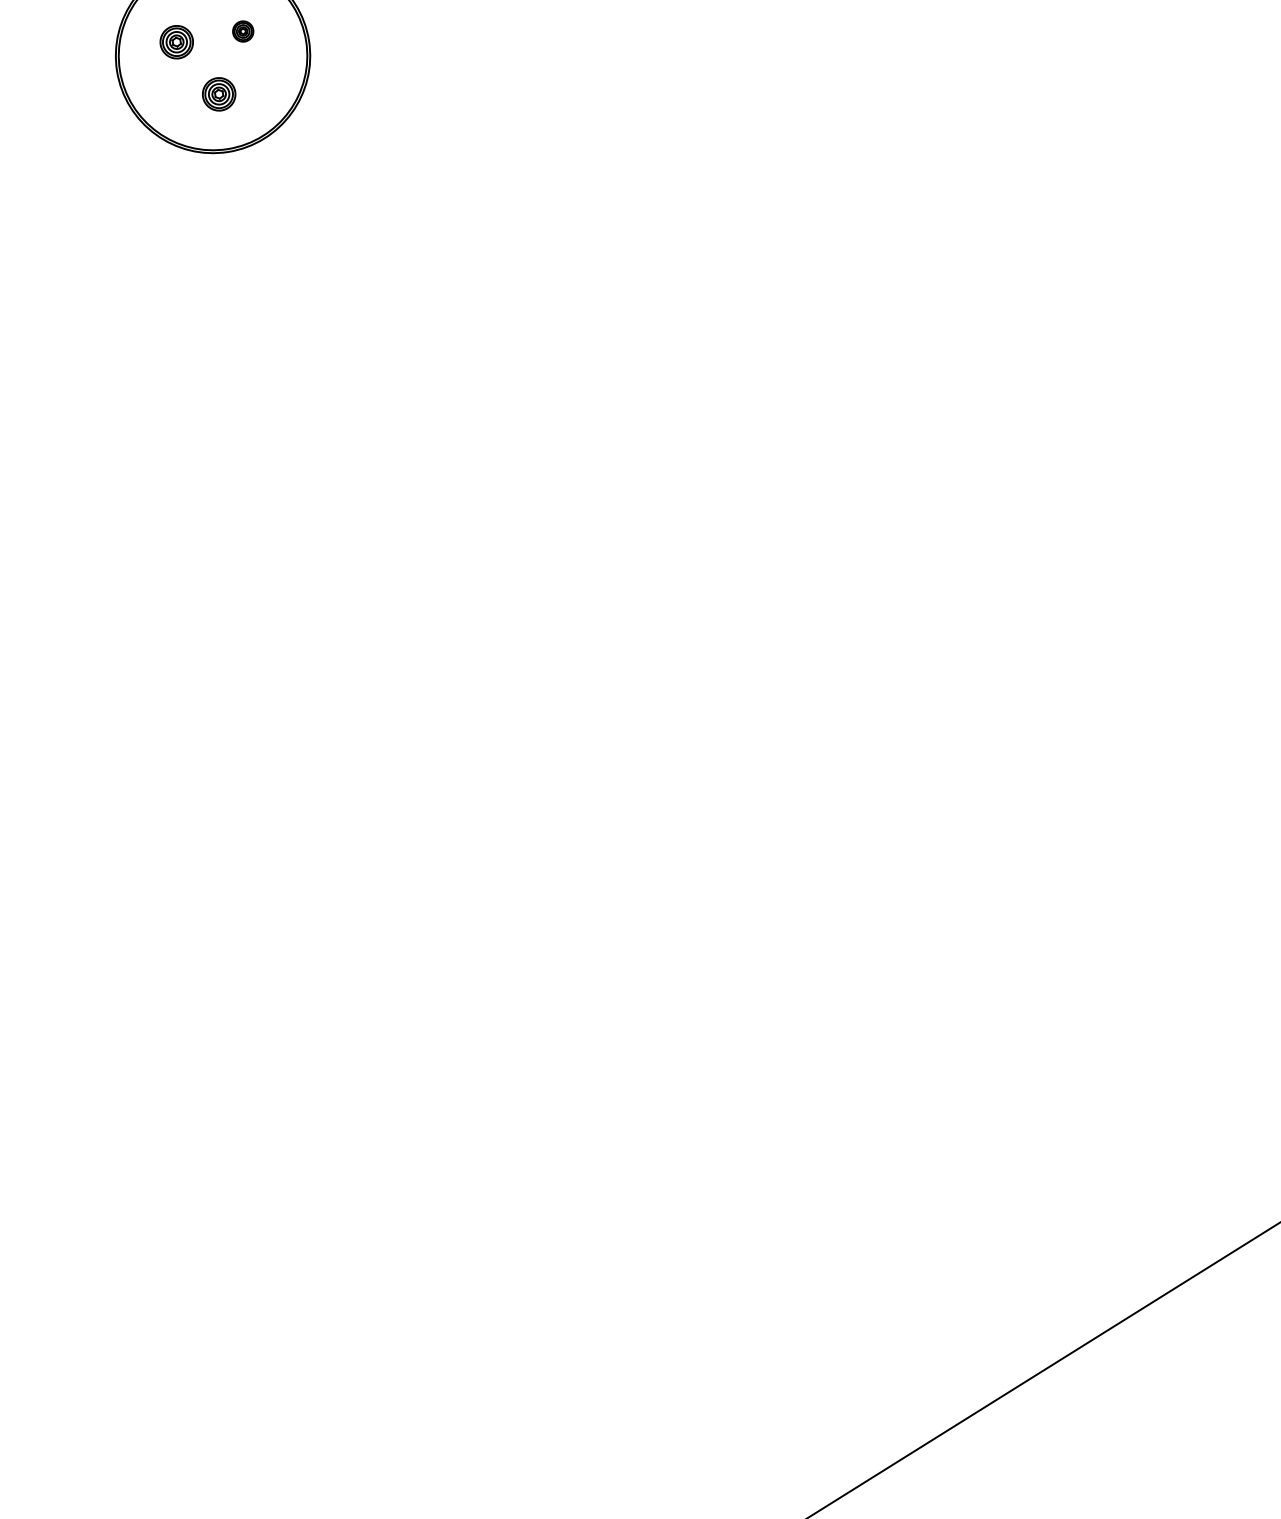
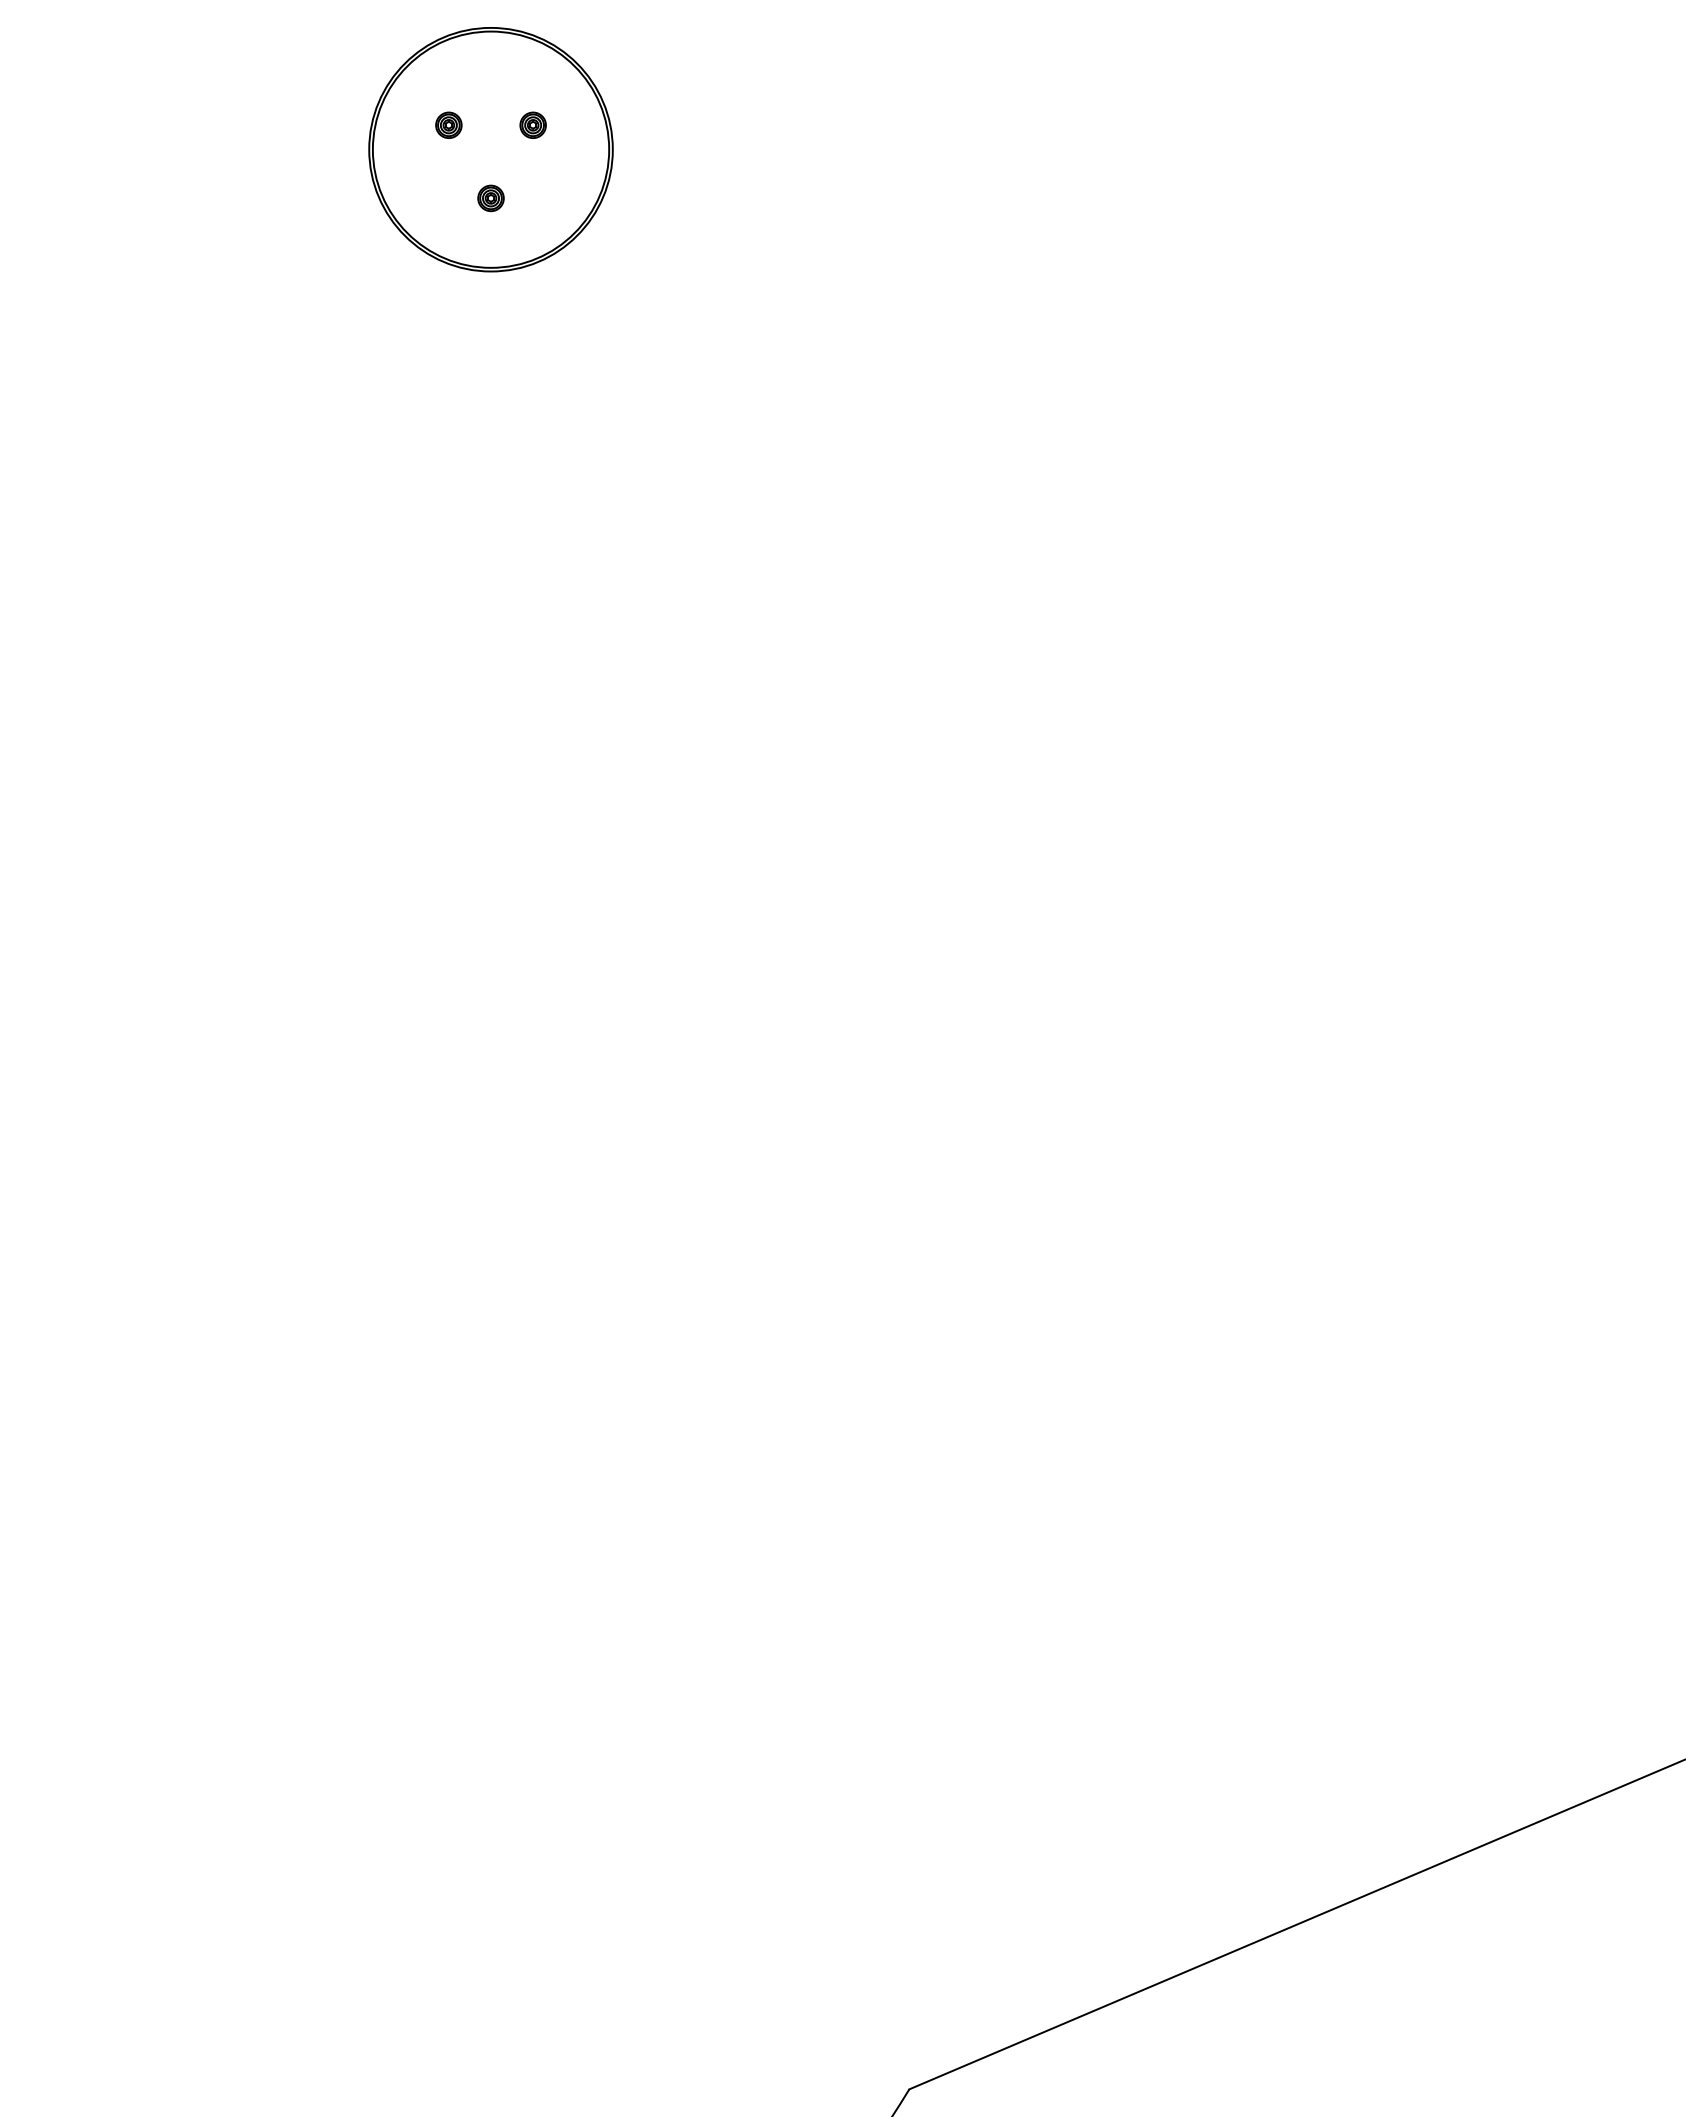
part: (176, 41) -> (448, 124), size x0.62
part: (218, 94) -> (490, 198), size x0.62

